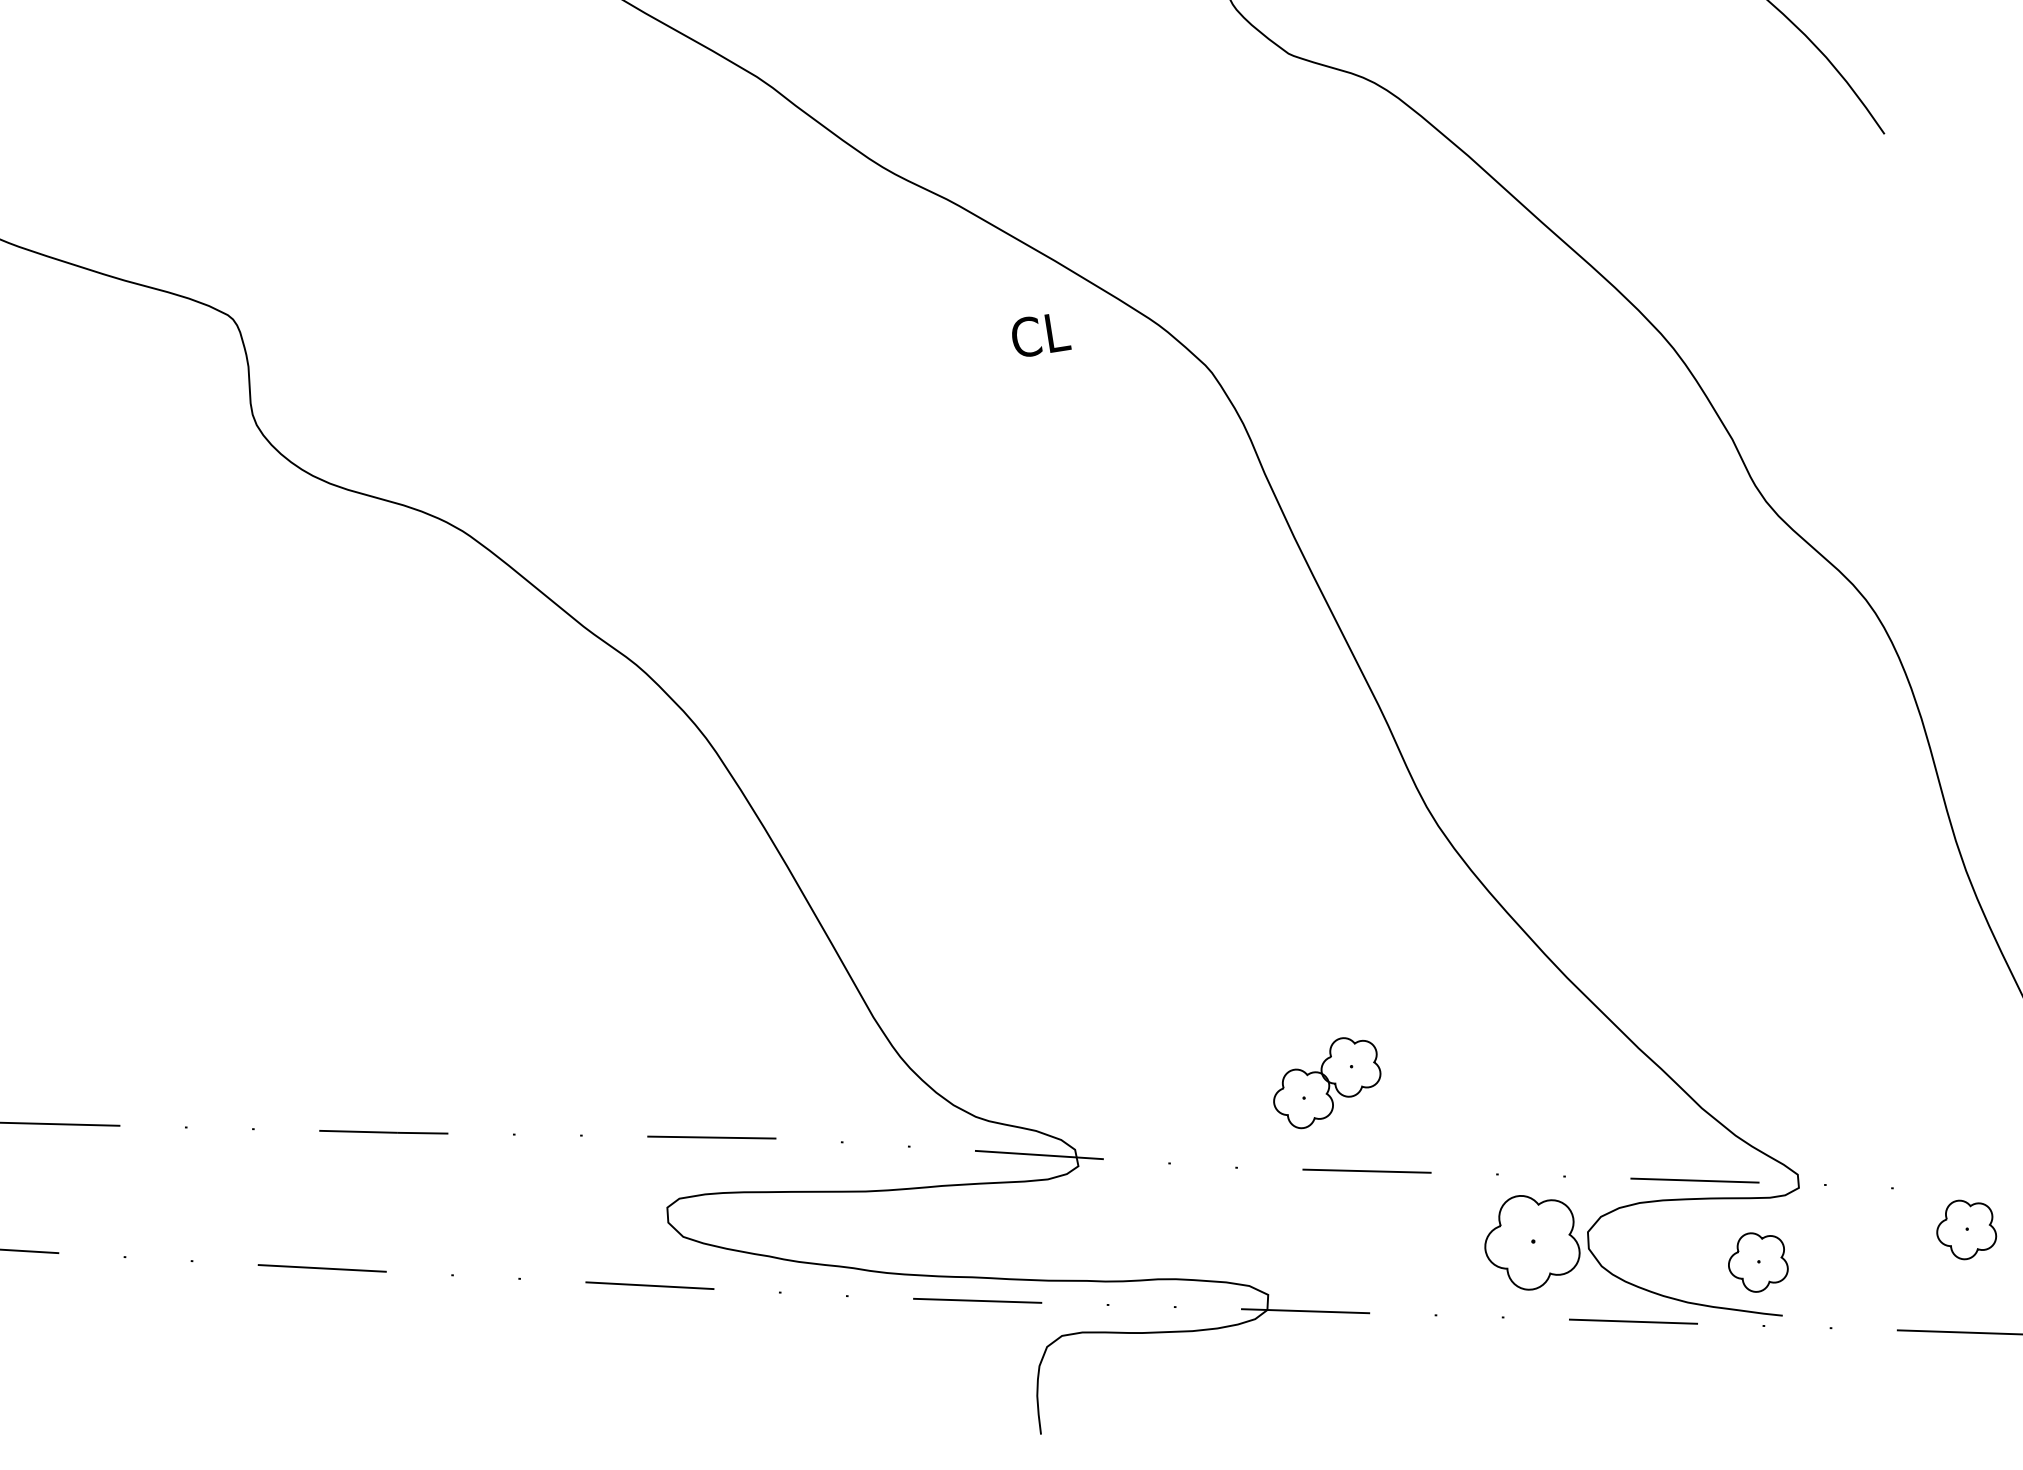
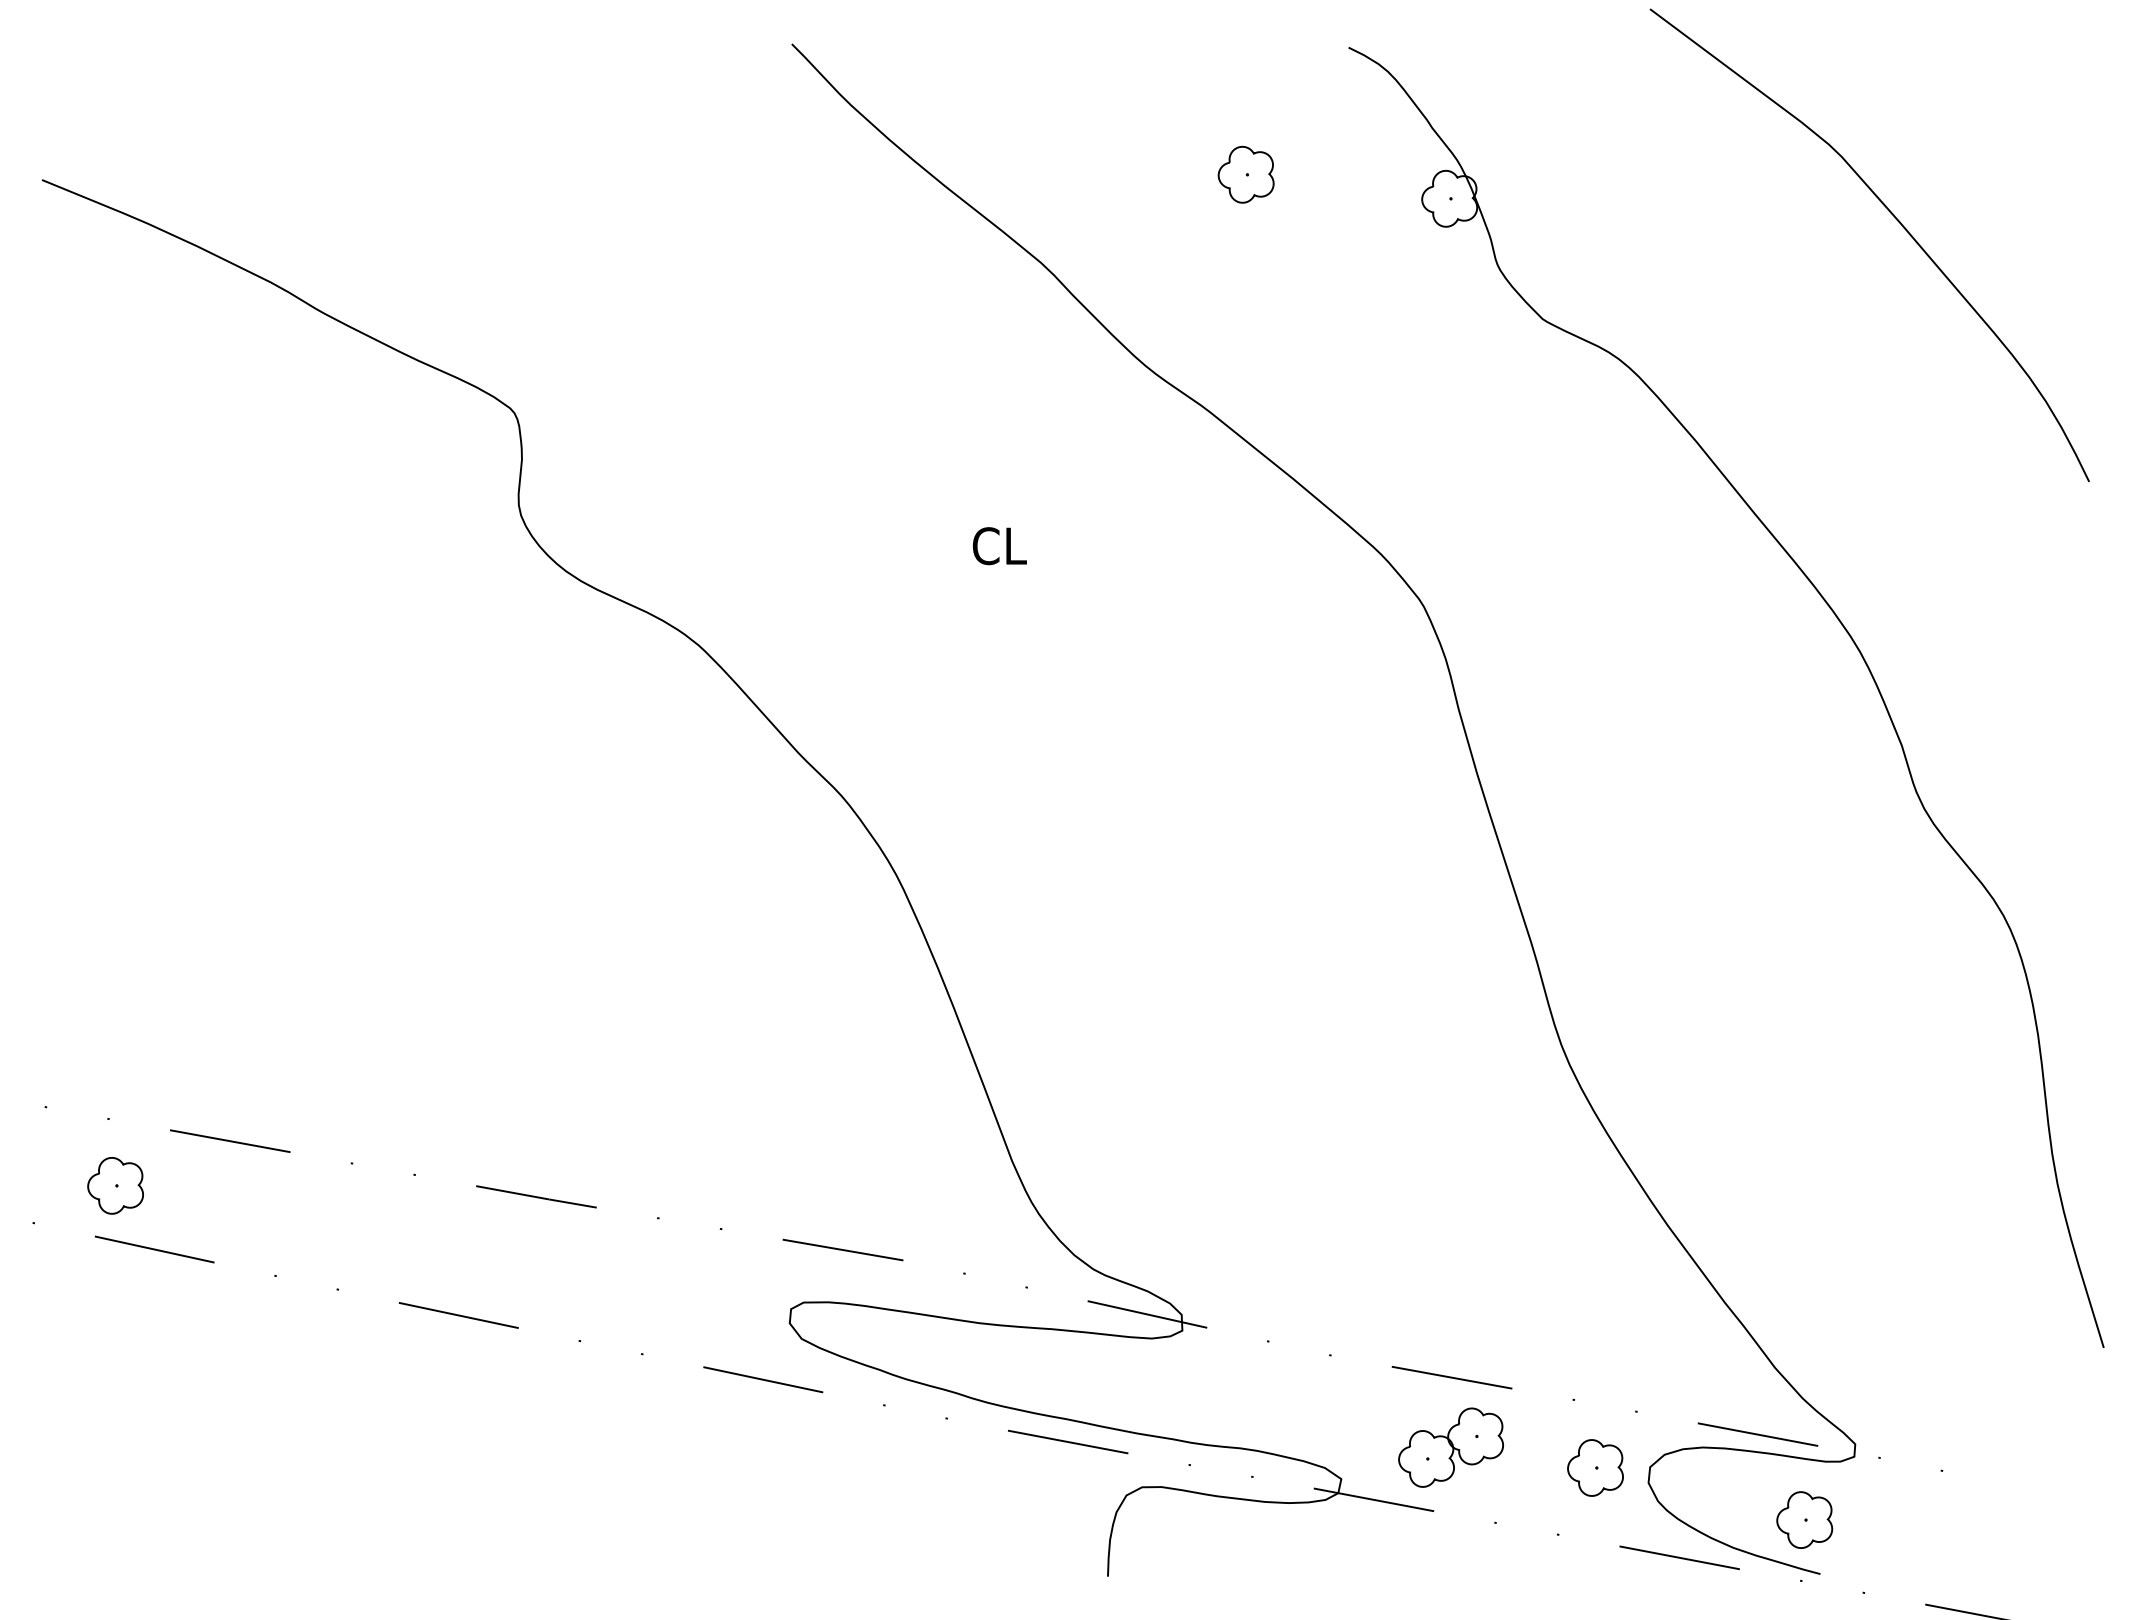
text: (1040, 335) -> (999, 546), moved
part: (1325, 1082) -> (1450, 1447), moved
part: (1965, 1228) -> (2004, 1519), removed
part: (1531, 1241) -> (1595, 1467), size x0.62

